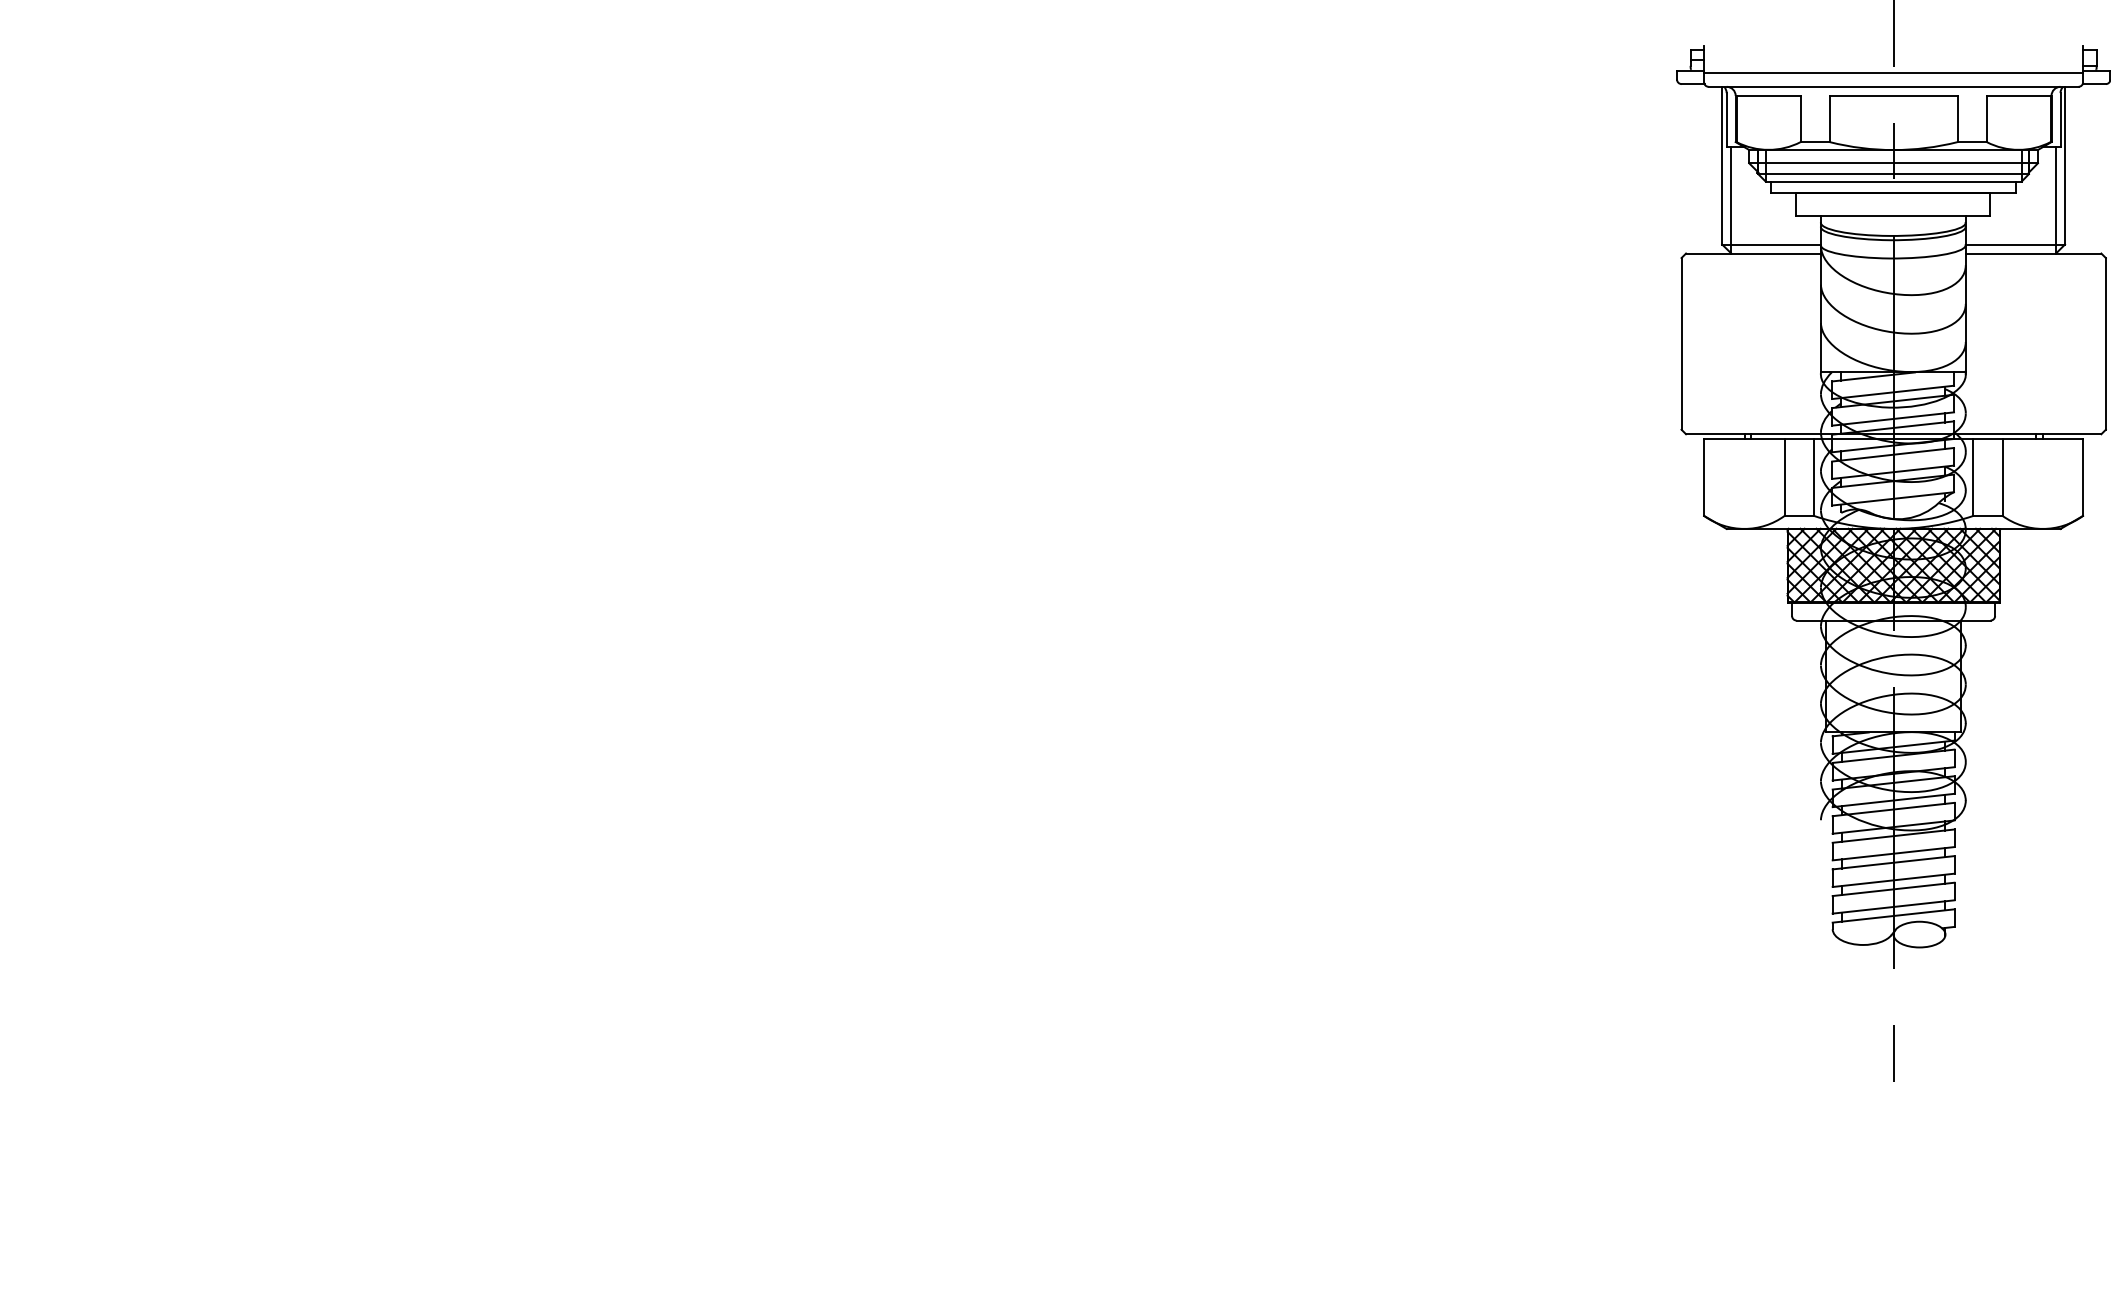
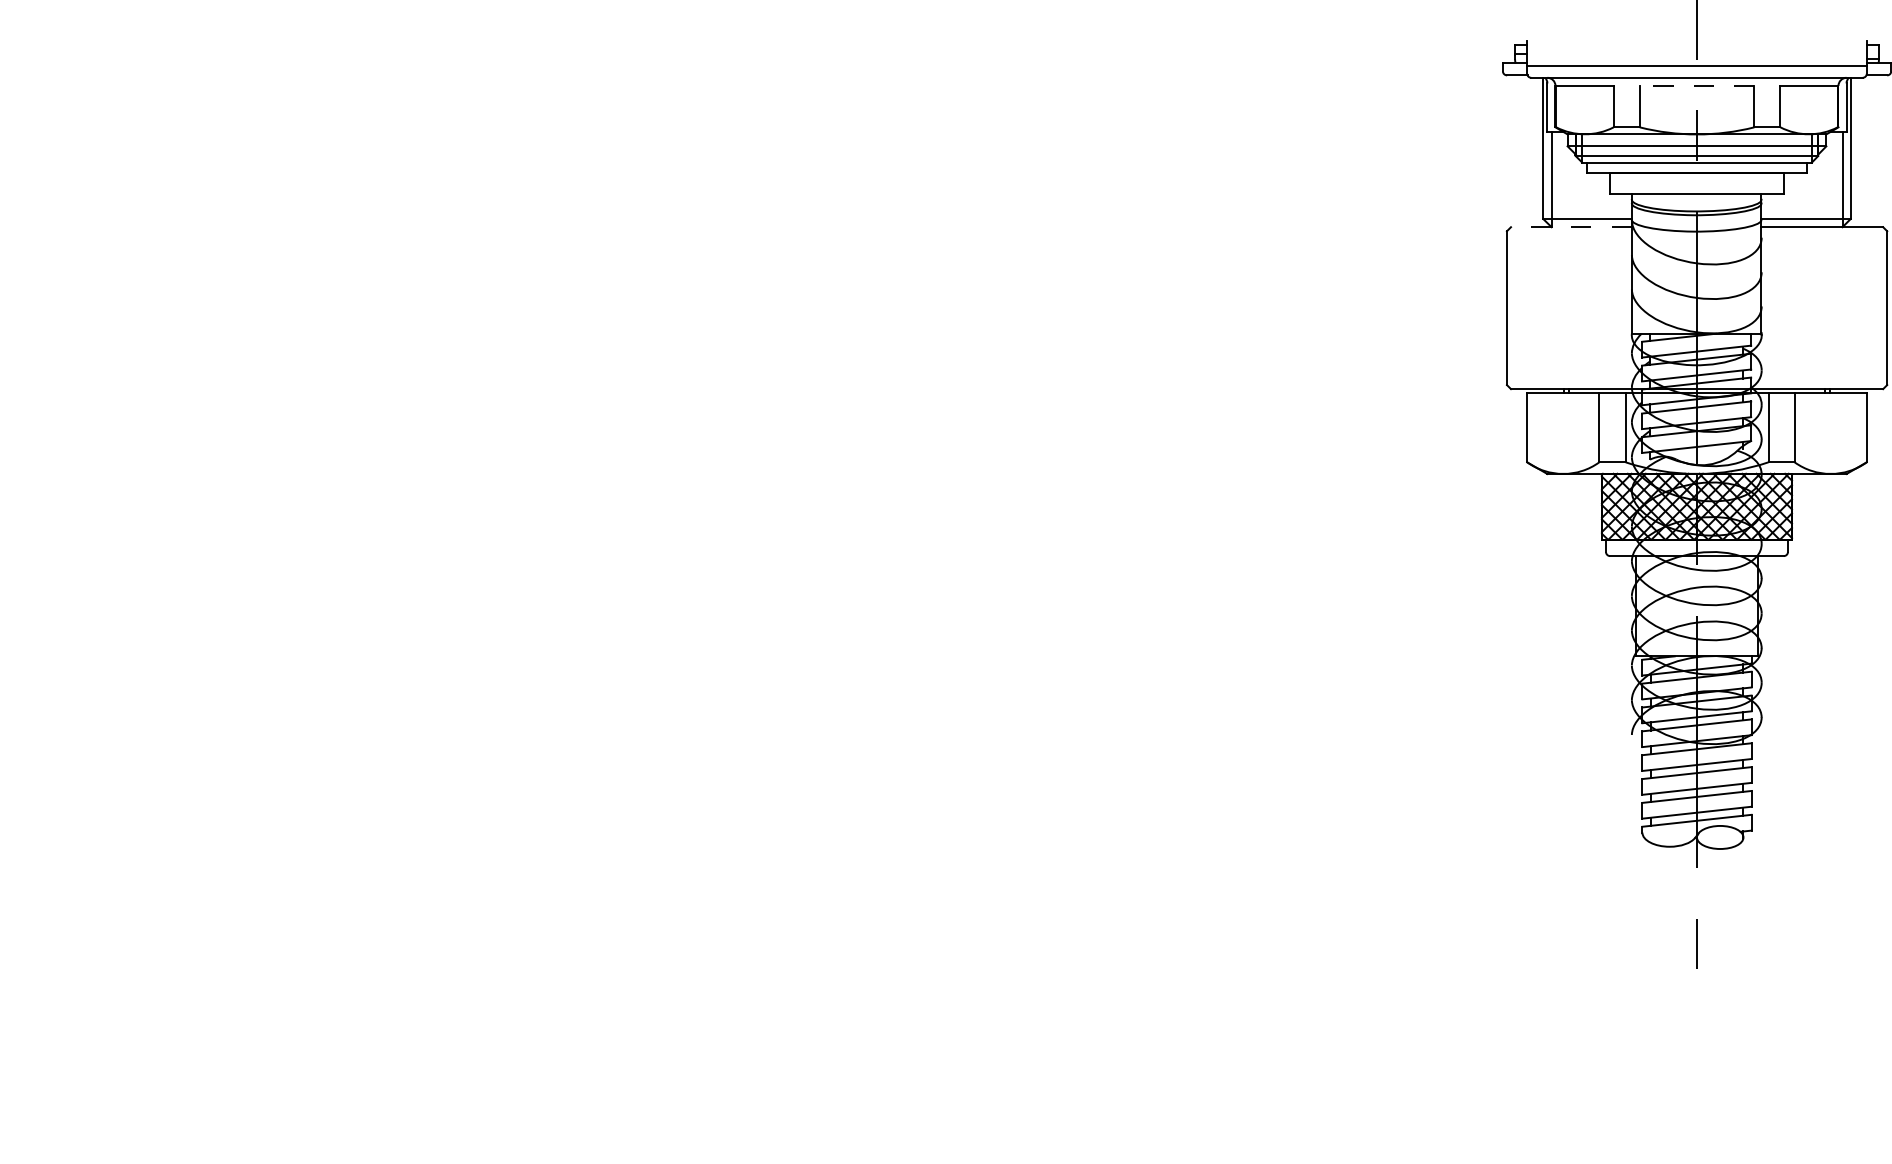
line: (1893, 95) -> (1696, 85), solid -> dashed
line: (1752, 253) -> (1570, 227), solid -> dashed

